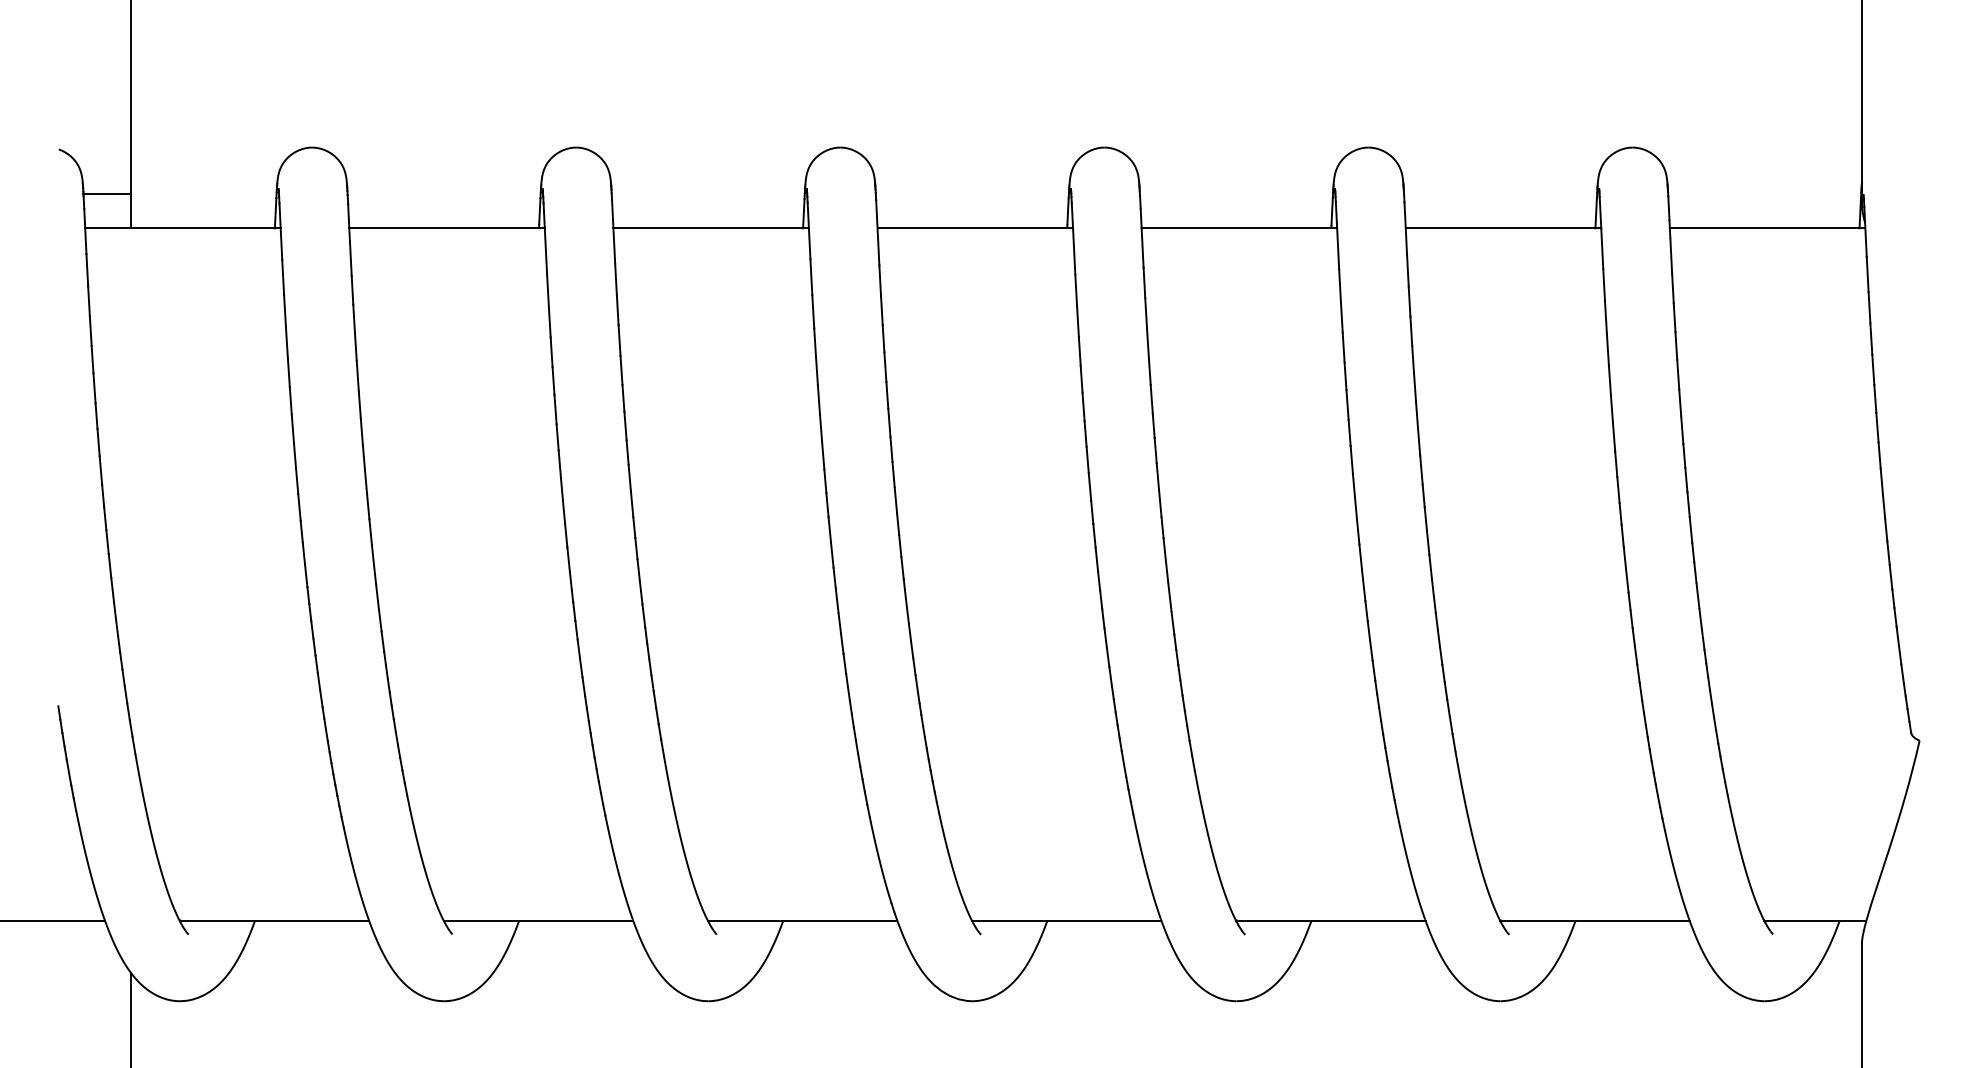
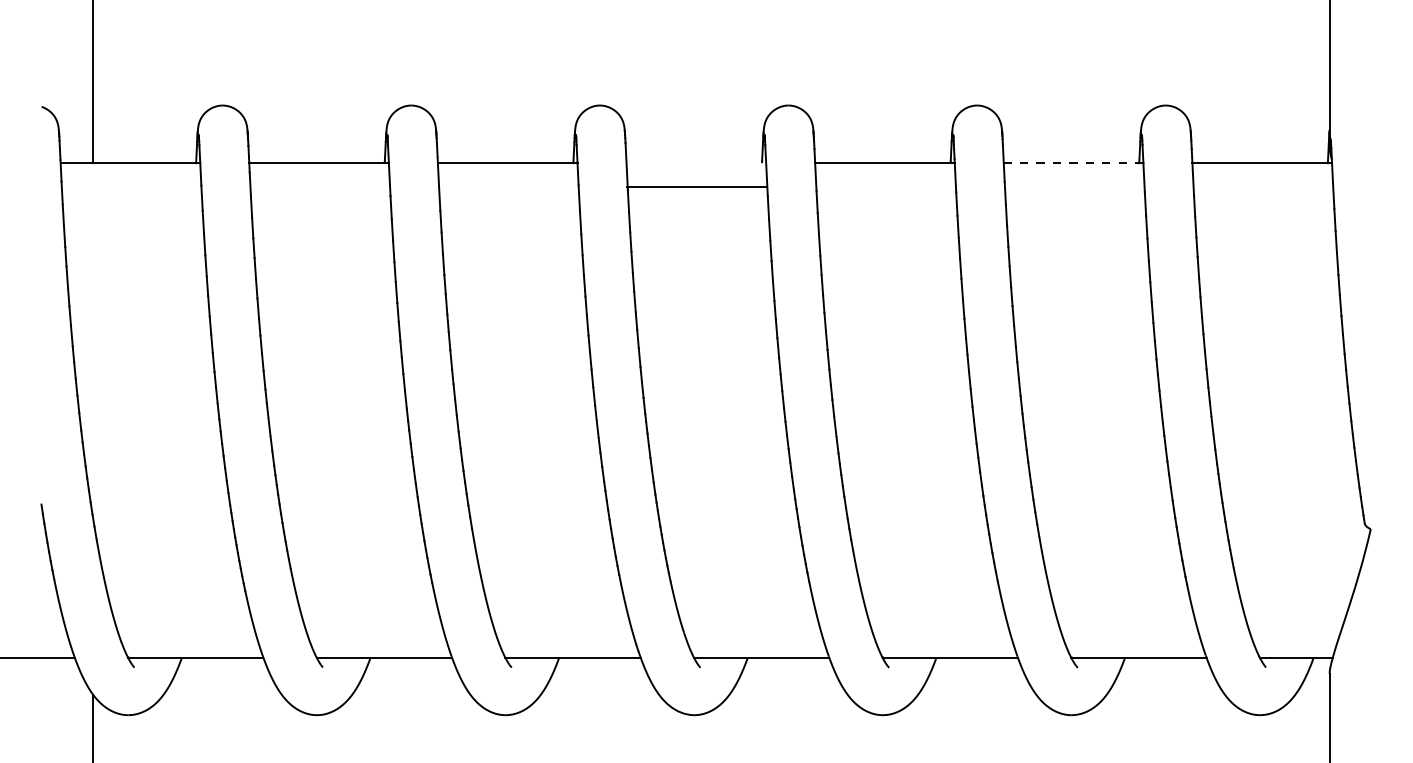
line: (106, 193) -> (75, 138), removed
line: (975, 228) -> (696, 187), moved
line: (1503, 228) -> (1073, 163), solid -> dashed

